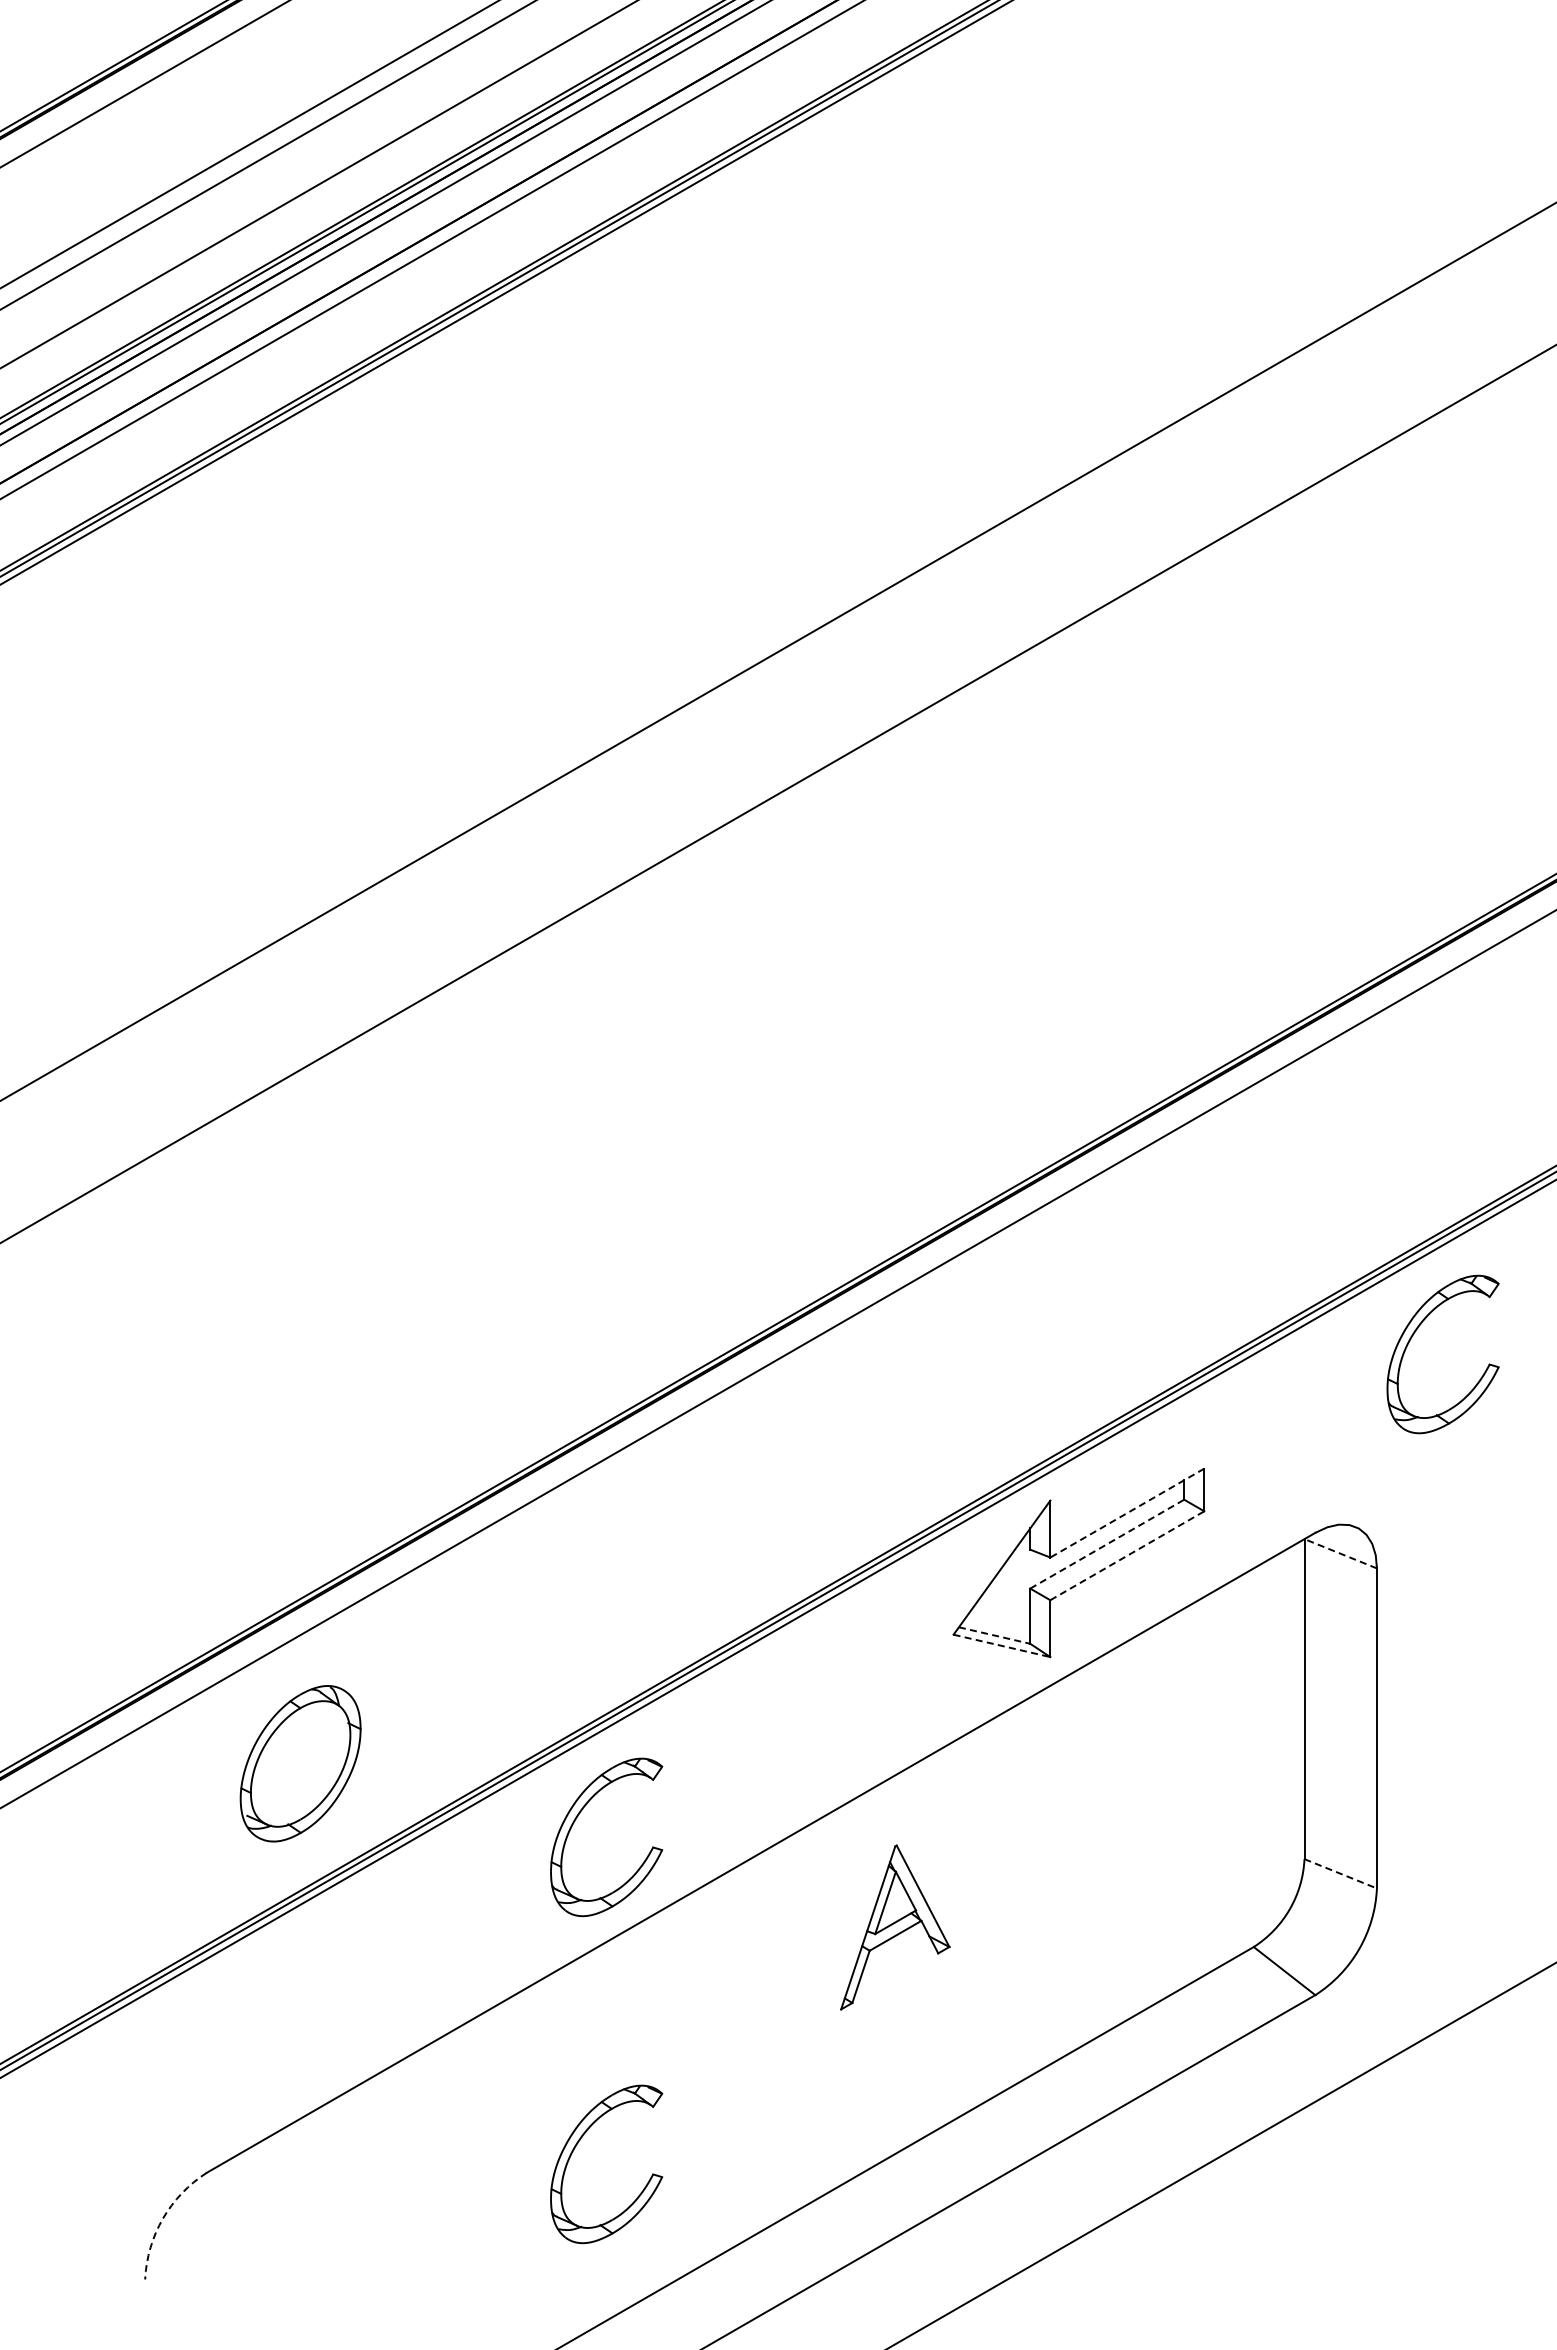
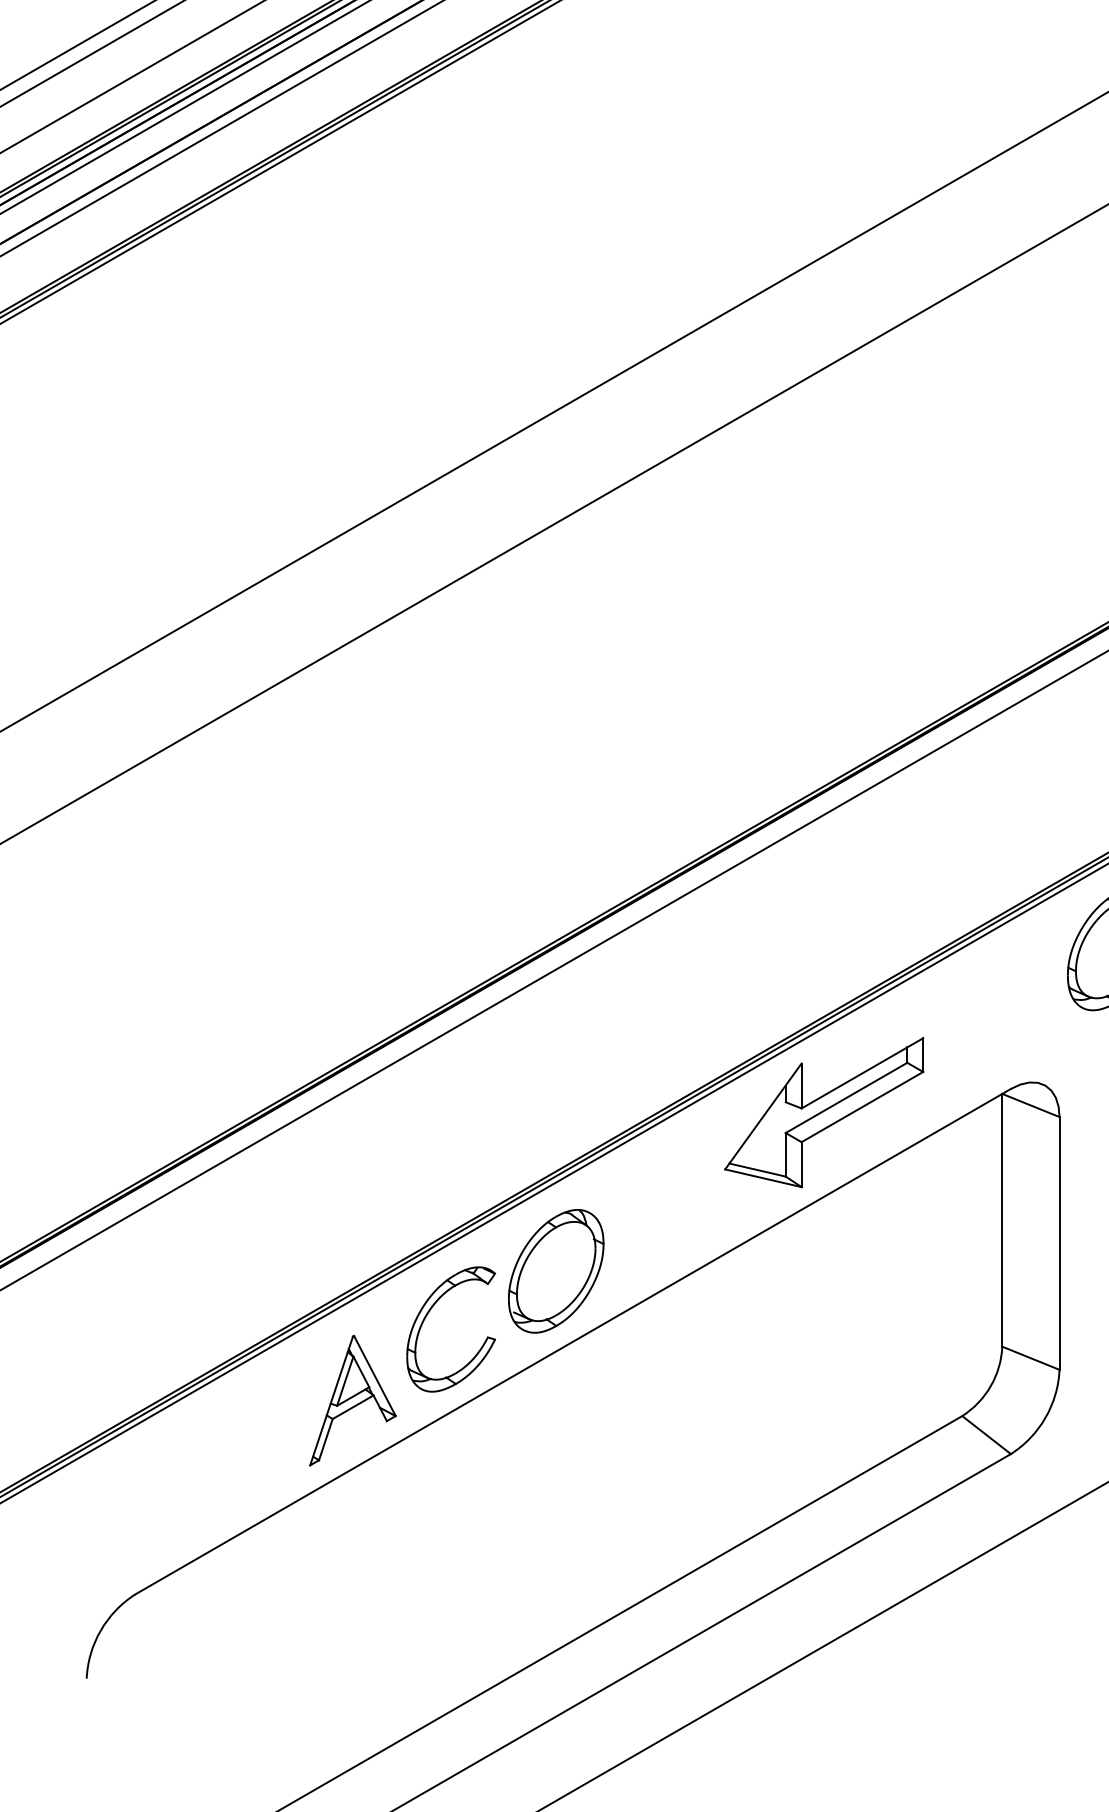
line: (1127, 1513) -> (862, 1073), dashed -> solid
line: (1107, 1544) -> (846, 1098), dashed -> solid
line: (1340, 1553) -> (1030, 1105), dashed -> solid
line: (1127, 1555) -> (862, 1106), dashed -> solid
line: (994, 1635) -> (757, 1170), dashed -> solid
line: (1001, 1645) -> (763, 1177), dashed -> solid
part: (300, 1763) -> (556, 1271), moved
line: (1341, 1874) -> (1031, 1358), dashed -> solid
part: (895, 1927) -> (353, 1400), moved
part: (575, 2148) -> (426, 1575), removed
arc: (162, 2218) -> (100, 1630), dashed -> solid

